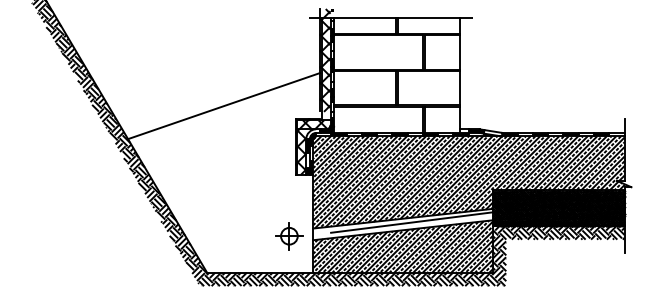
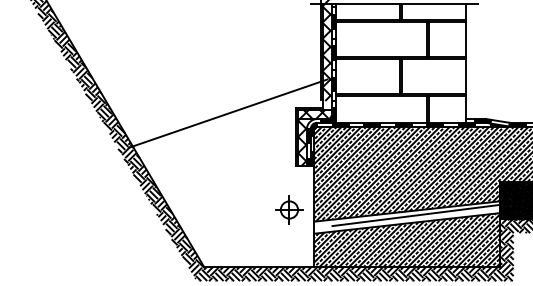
line: (224, 106) -> (228, 114), moved
part: (289, 236) -> (289, 210), moved

